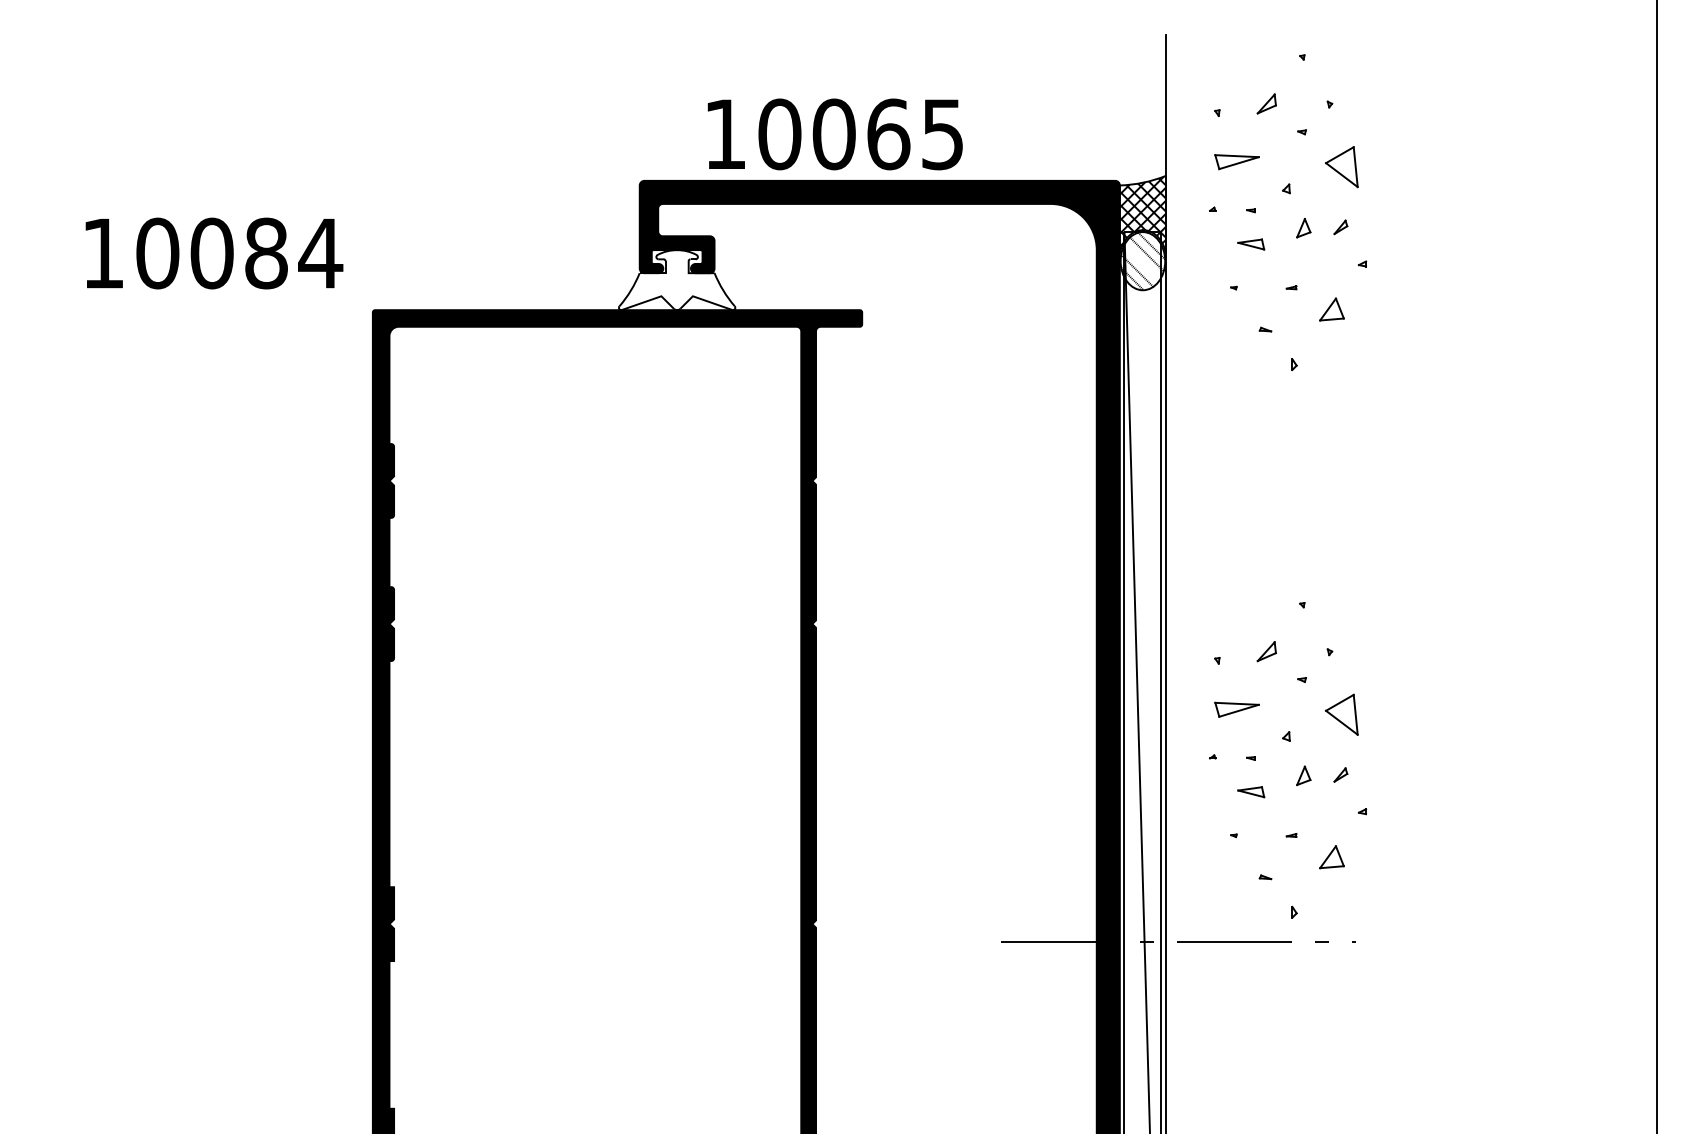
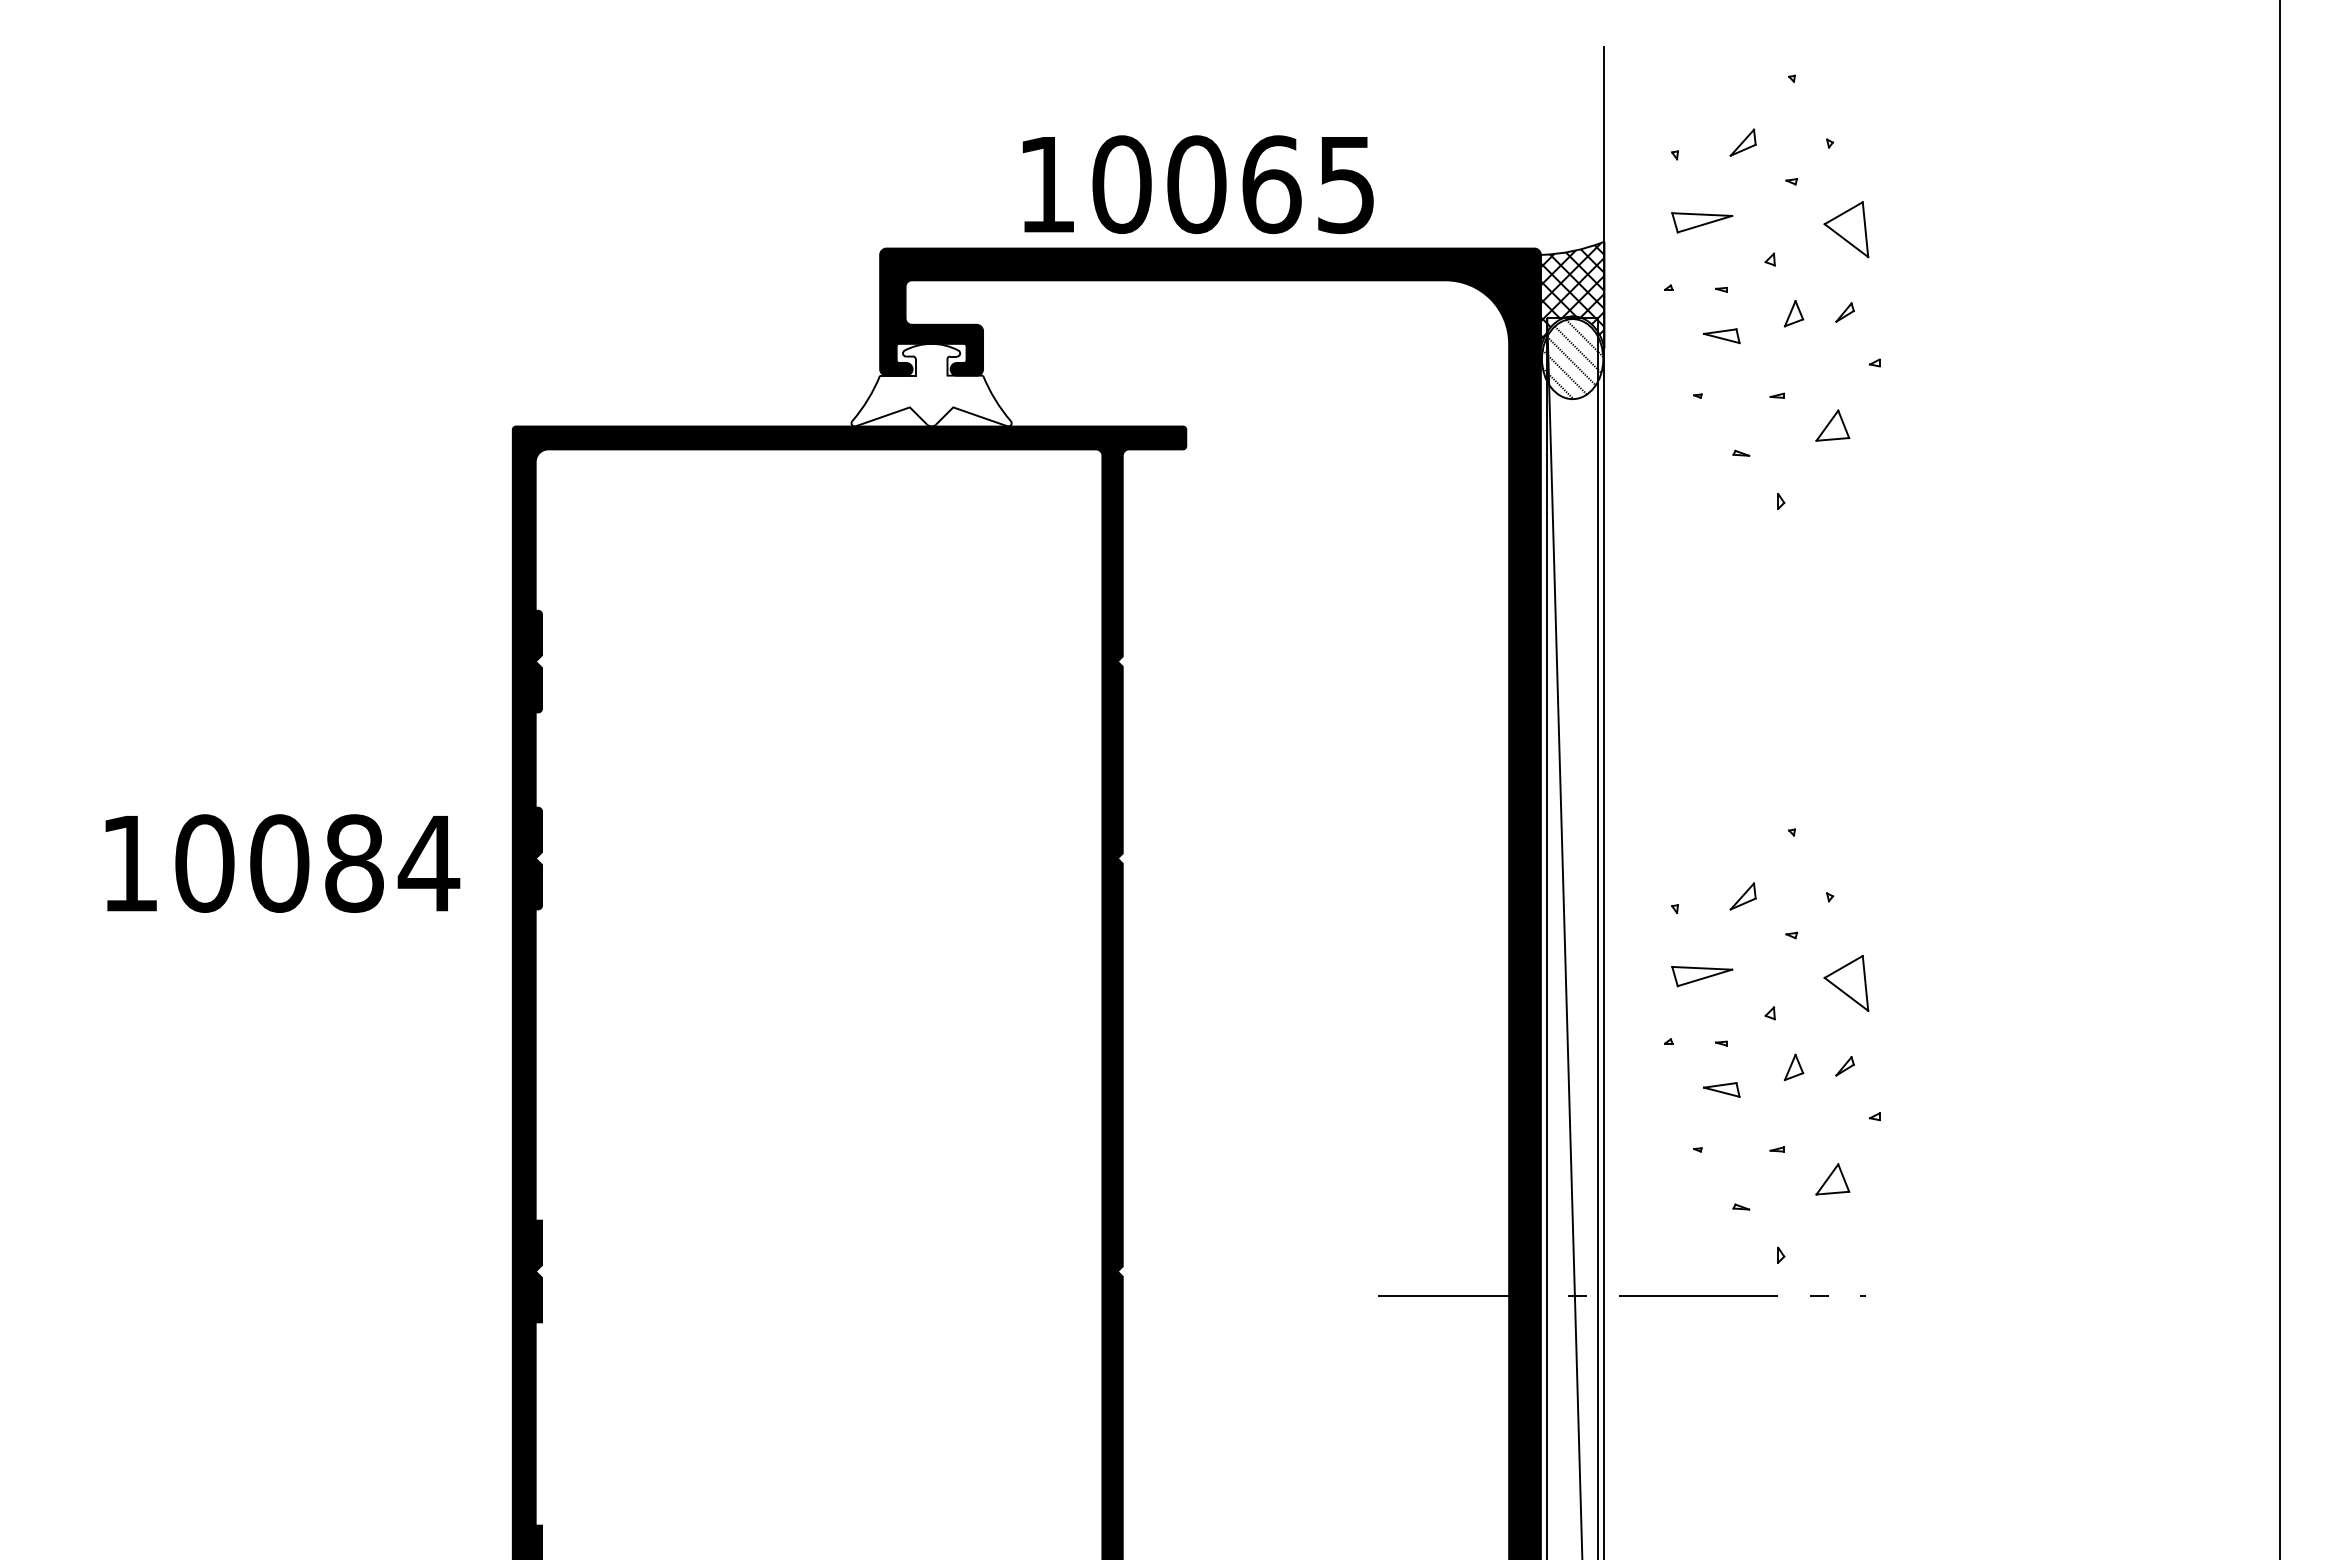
text: (834, 134) -> (1197, 184), moved
text: (214, 253) -> (282, 863), moved
line: (1142, 262) -> (1571, 360), added

